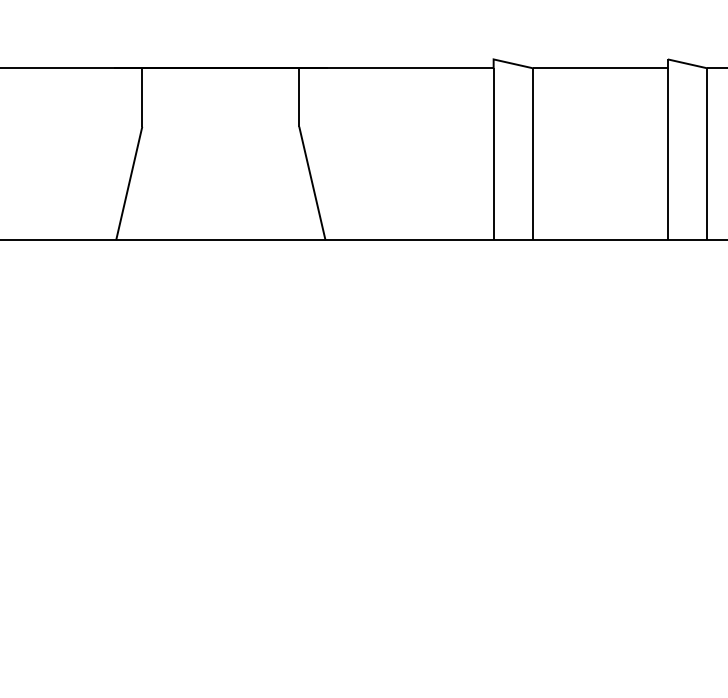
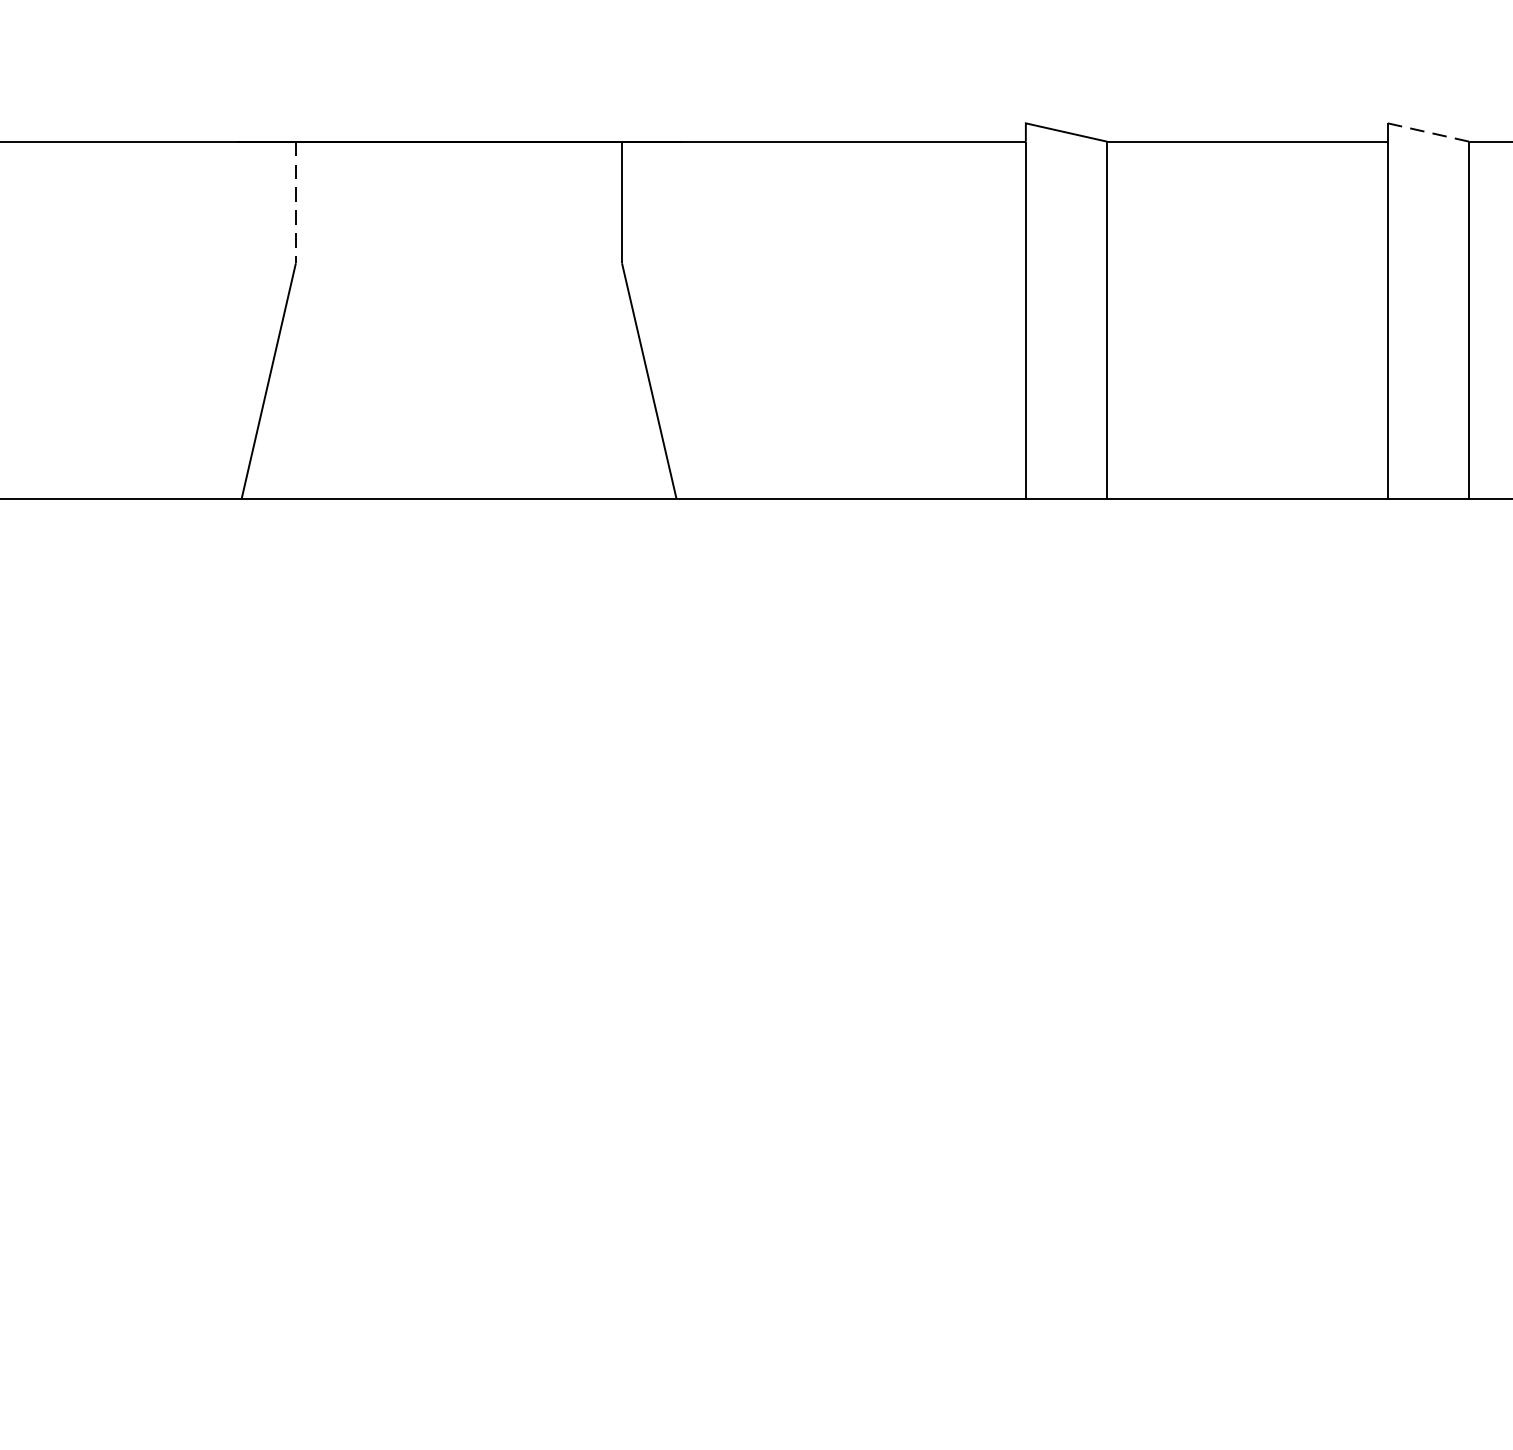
line: (687, 63) -> (1428, 131), solid -> dashed
line: (142, 98) -> (296, 204), solid -> dashed

